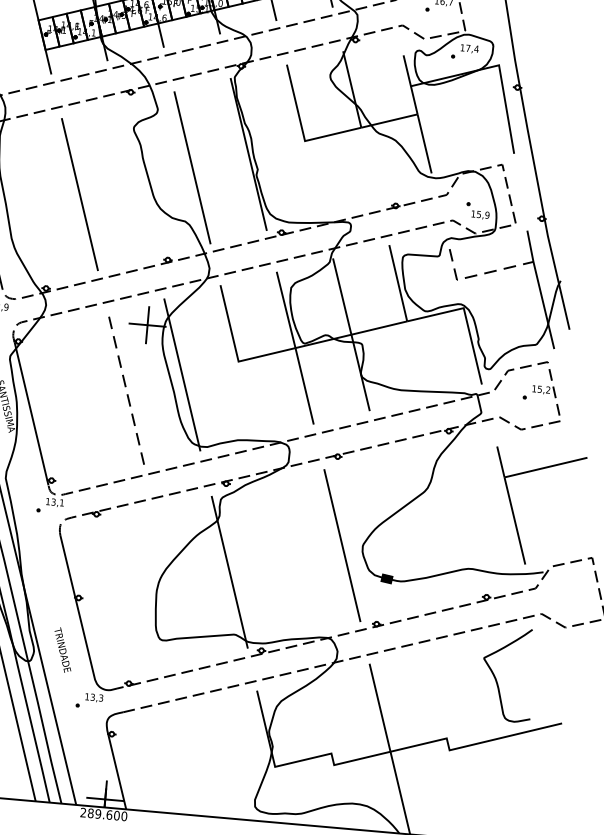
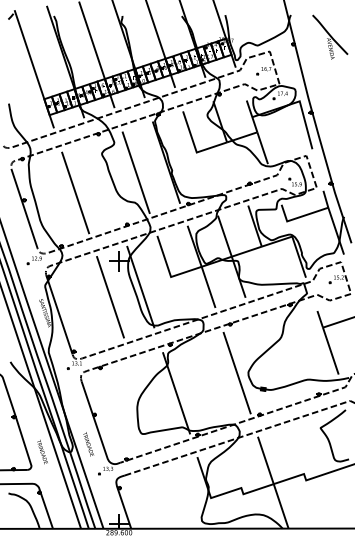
line: (479, 274) -> (299, 217), dashed -> solid
line: (126, 386) -> (110, 296), dashed -> solid

